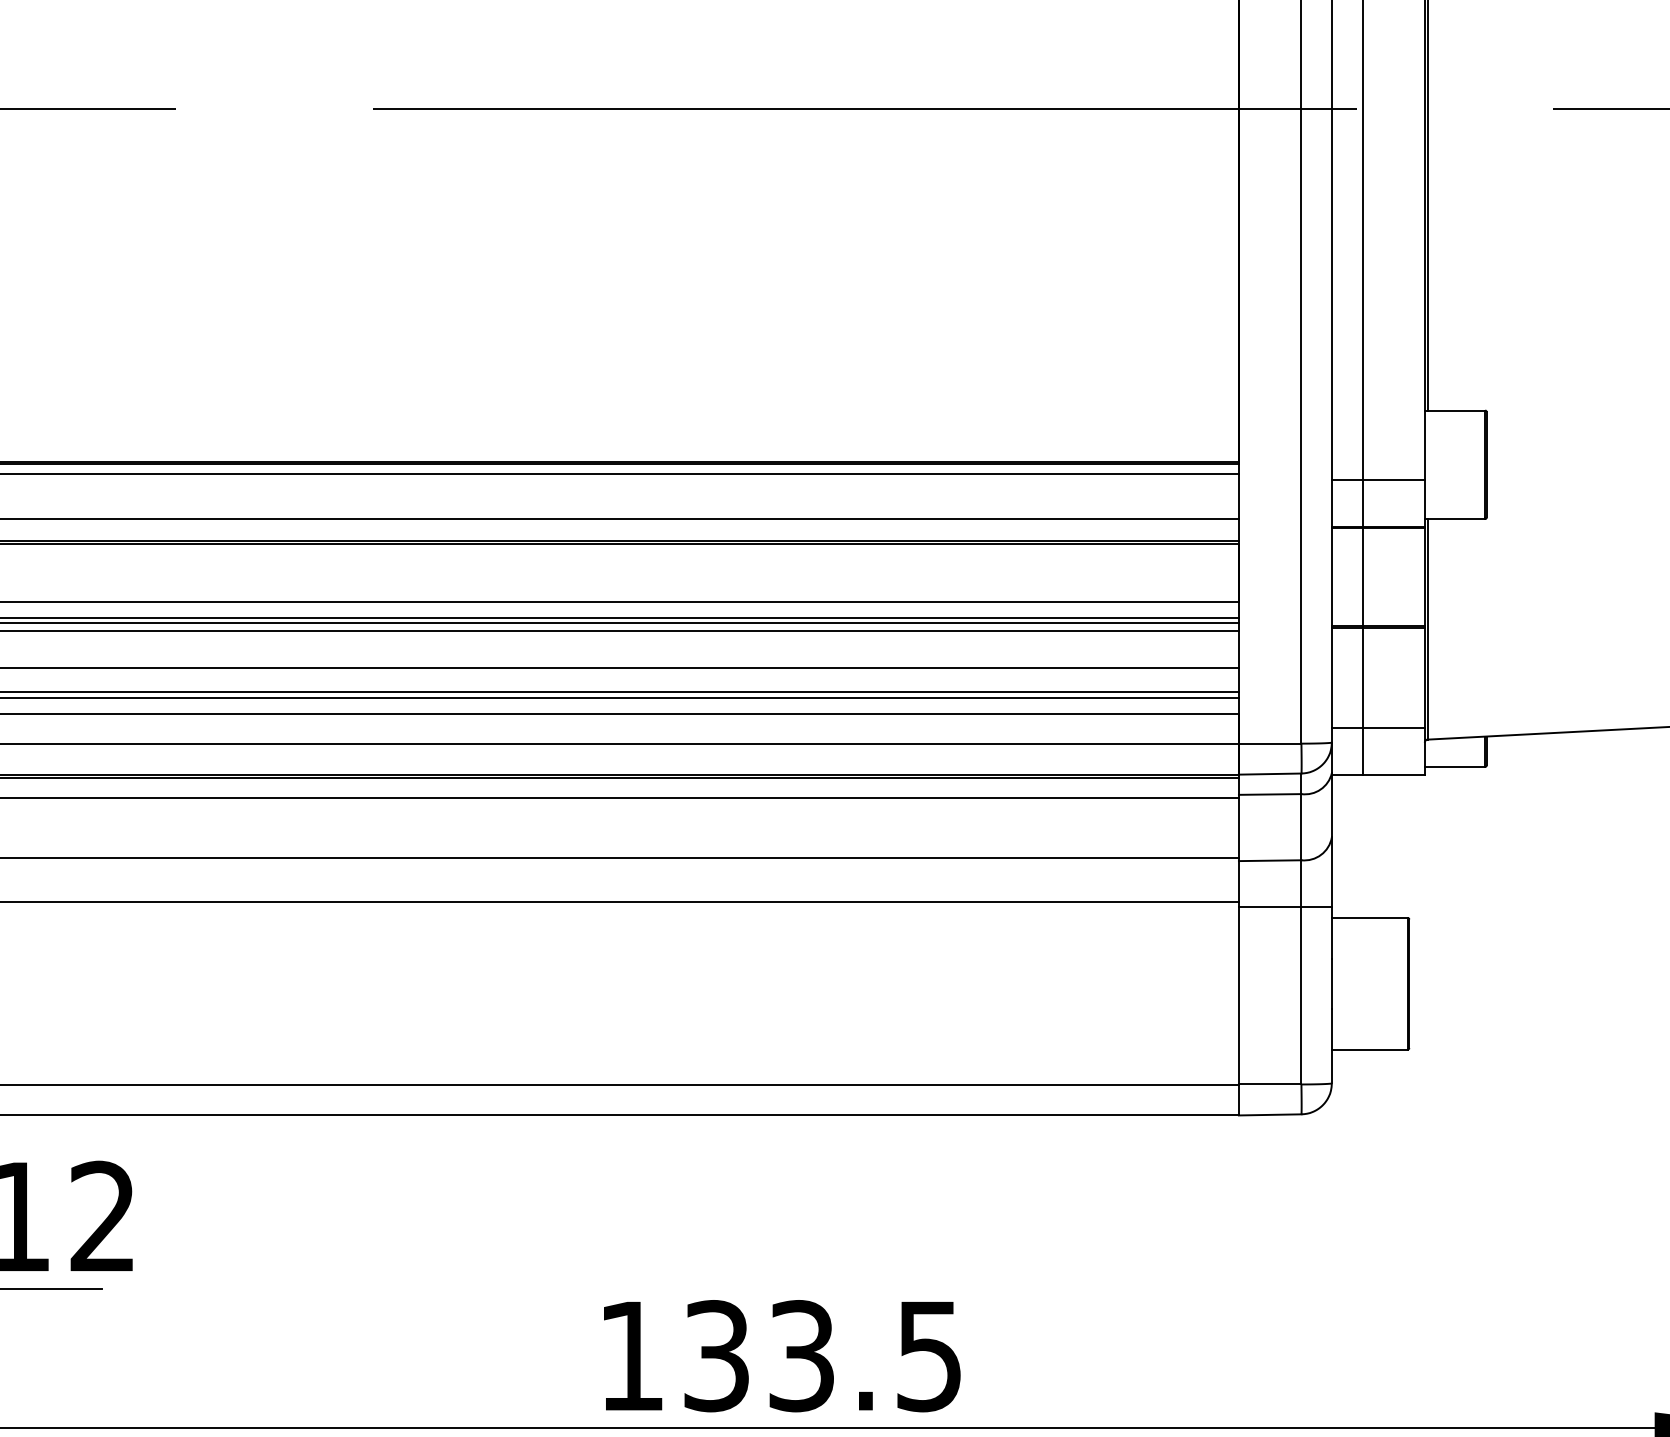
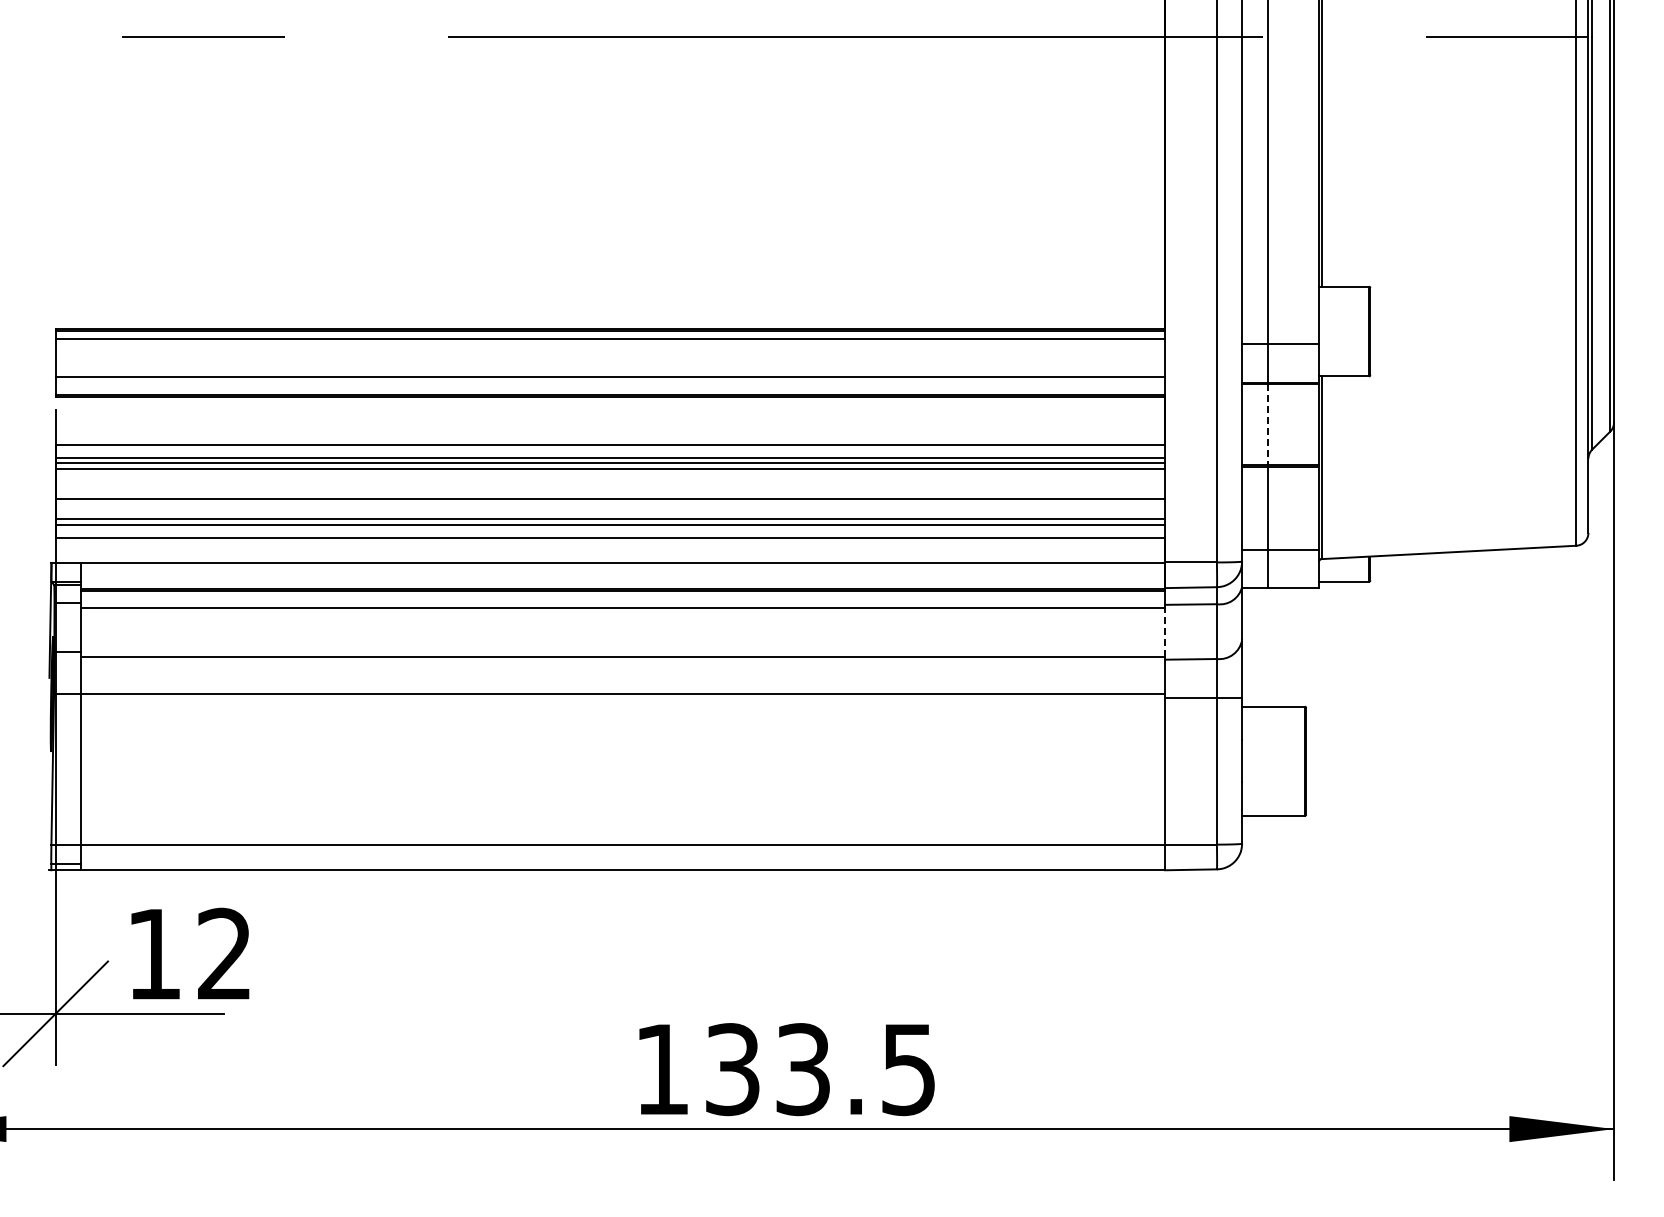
line: (1362, 577) -> (1267, 424), solid -> dashed
line: (1239, 828) -> (1165, 632), solid -> dashed

